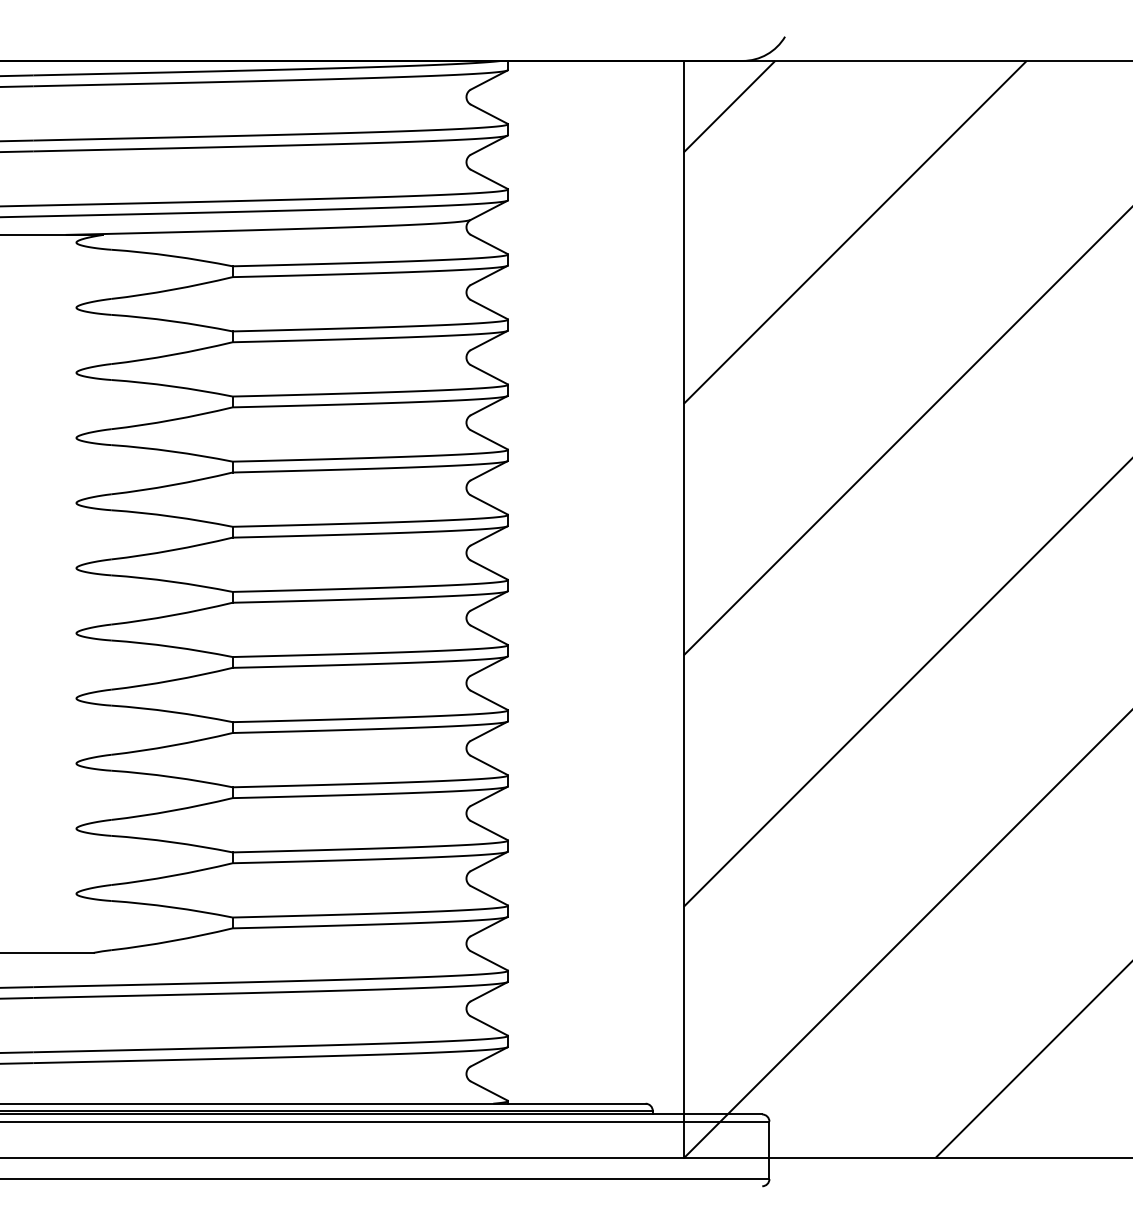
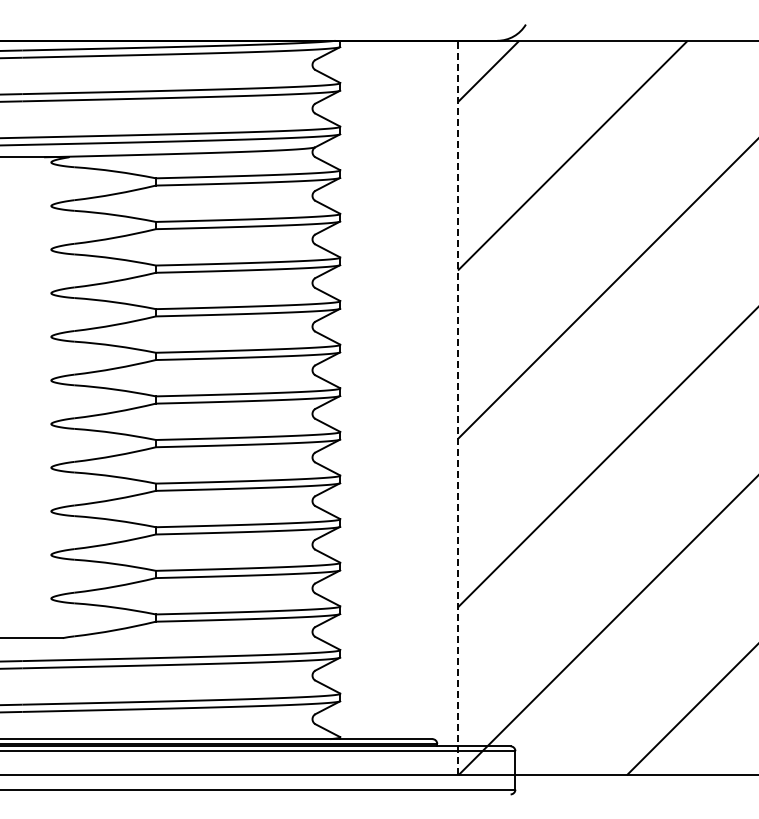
line: (684, 608) -> (458, 407), solid -> dashed

